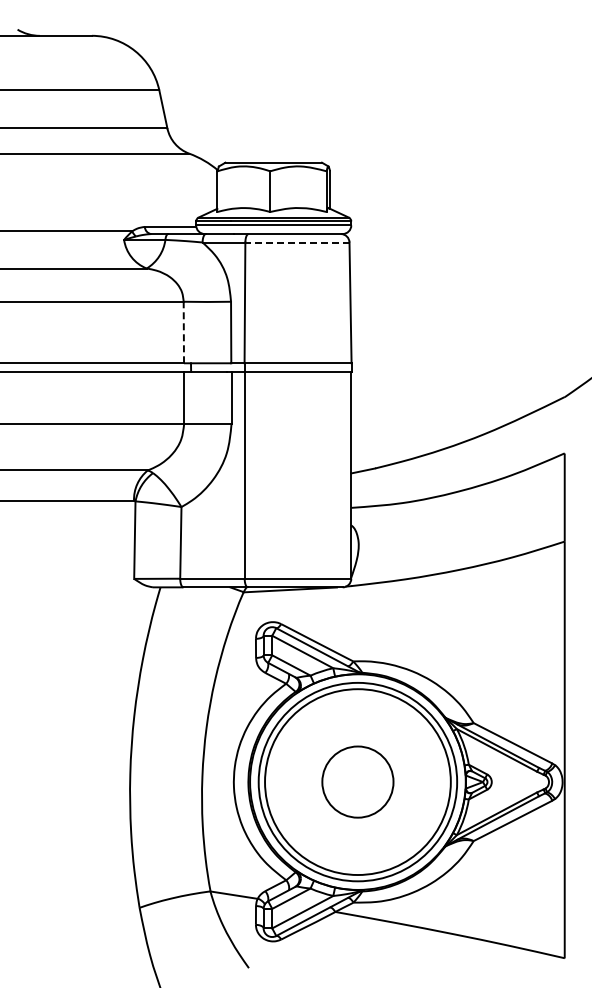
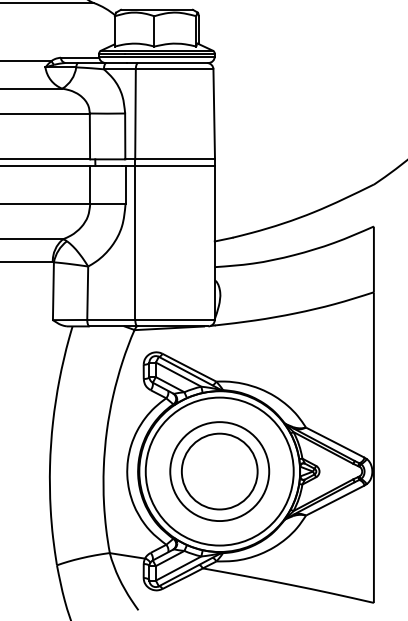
line: (296, 242) -> (173, 69), dashed -> solid
line: (183, 332) -> (89, 136), dashed -> solid
circle: (357, 781) -> (219, 471), size x0.71
circle: (357, 781) -> (219, 471), size x1.43

